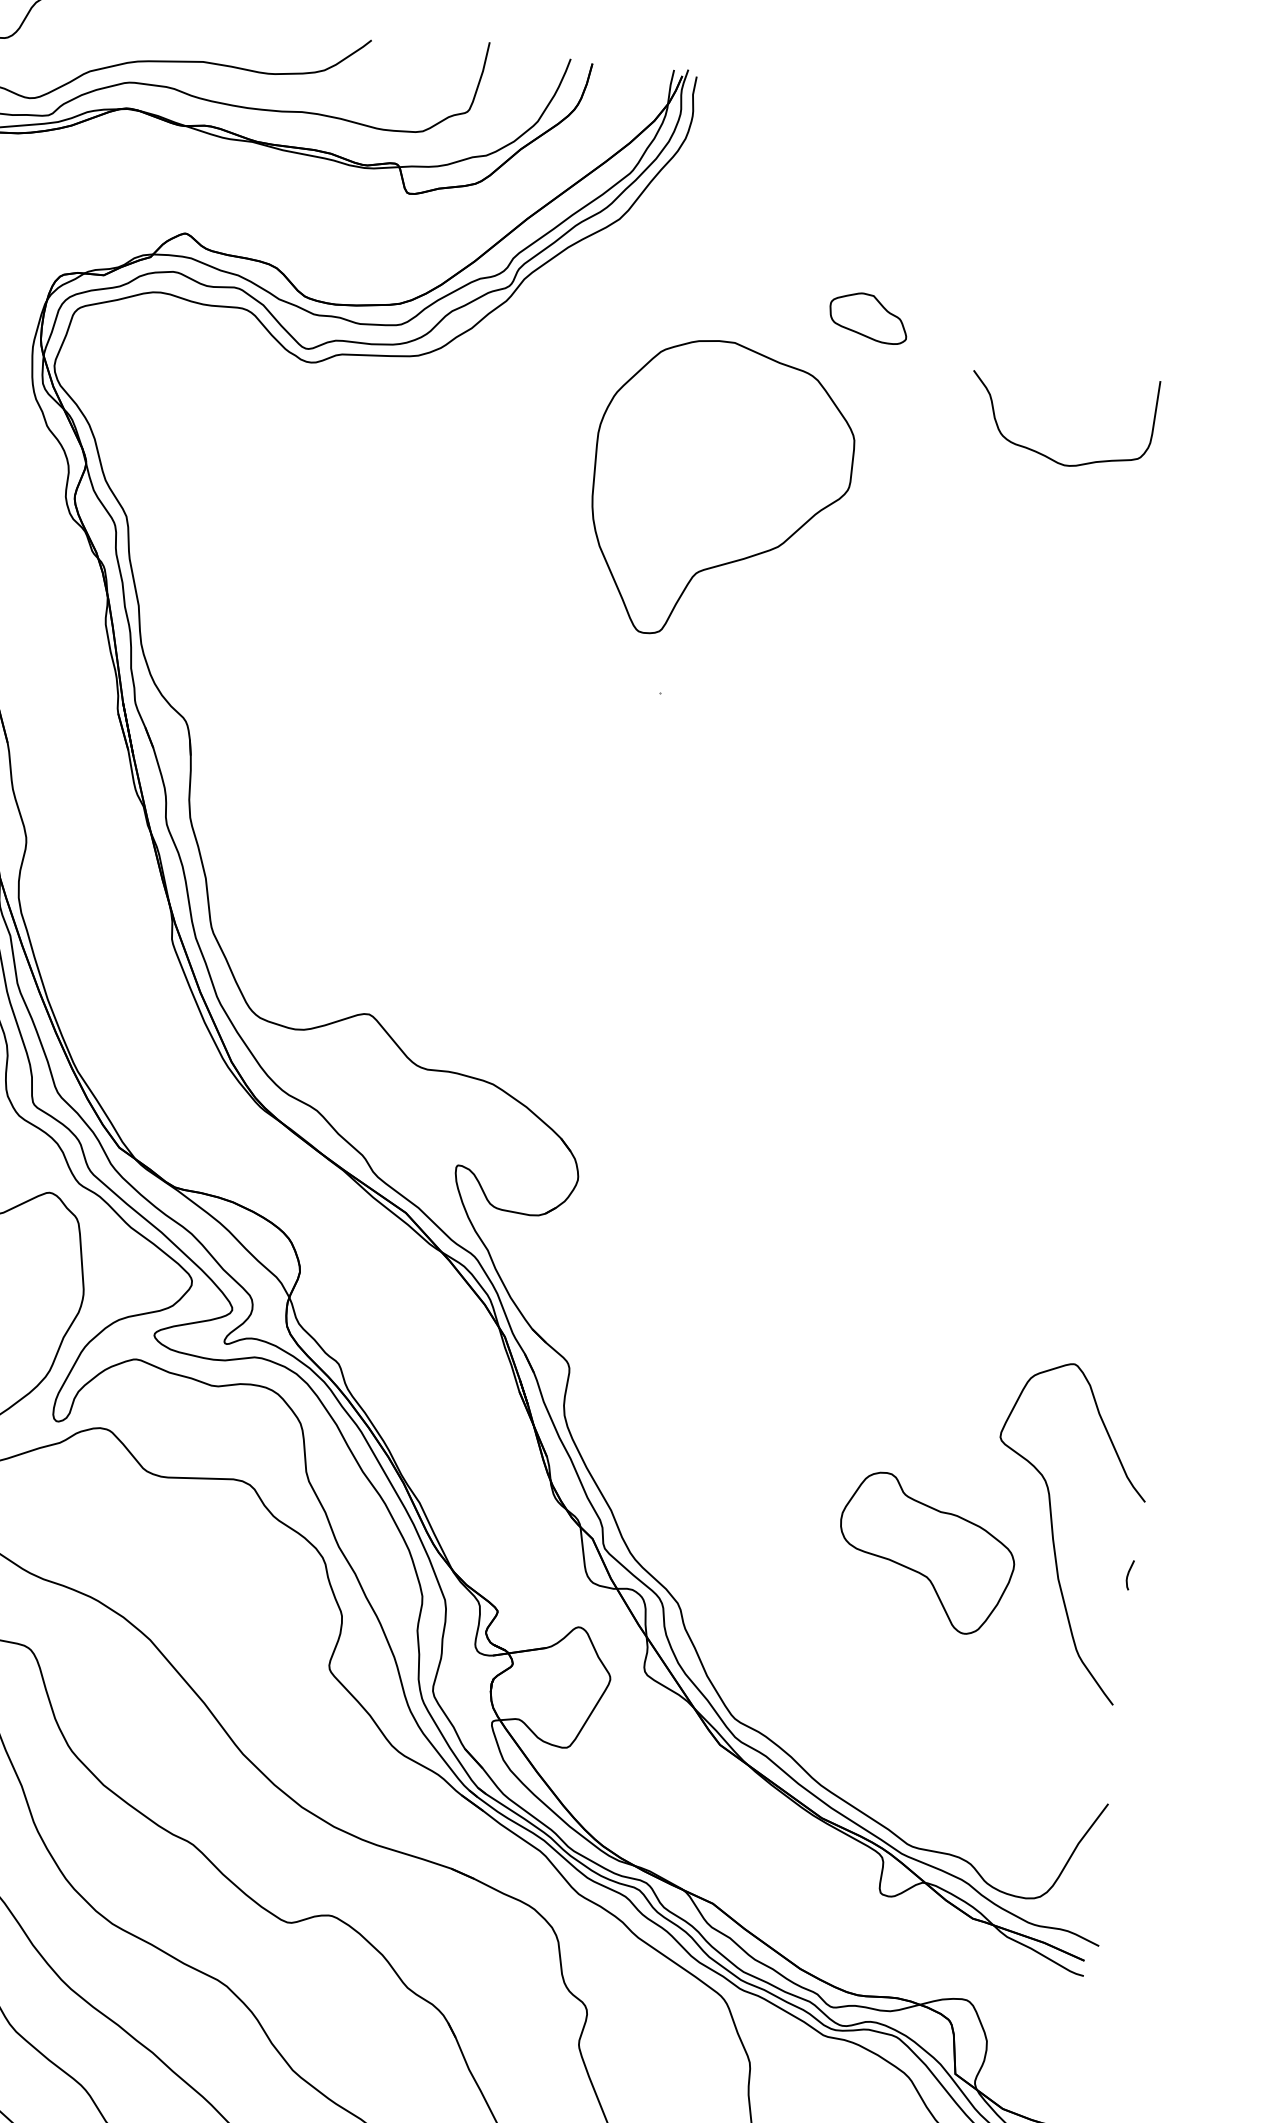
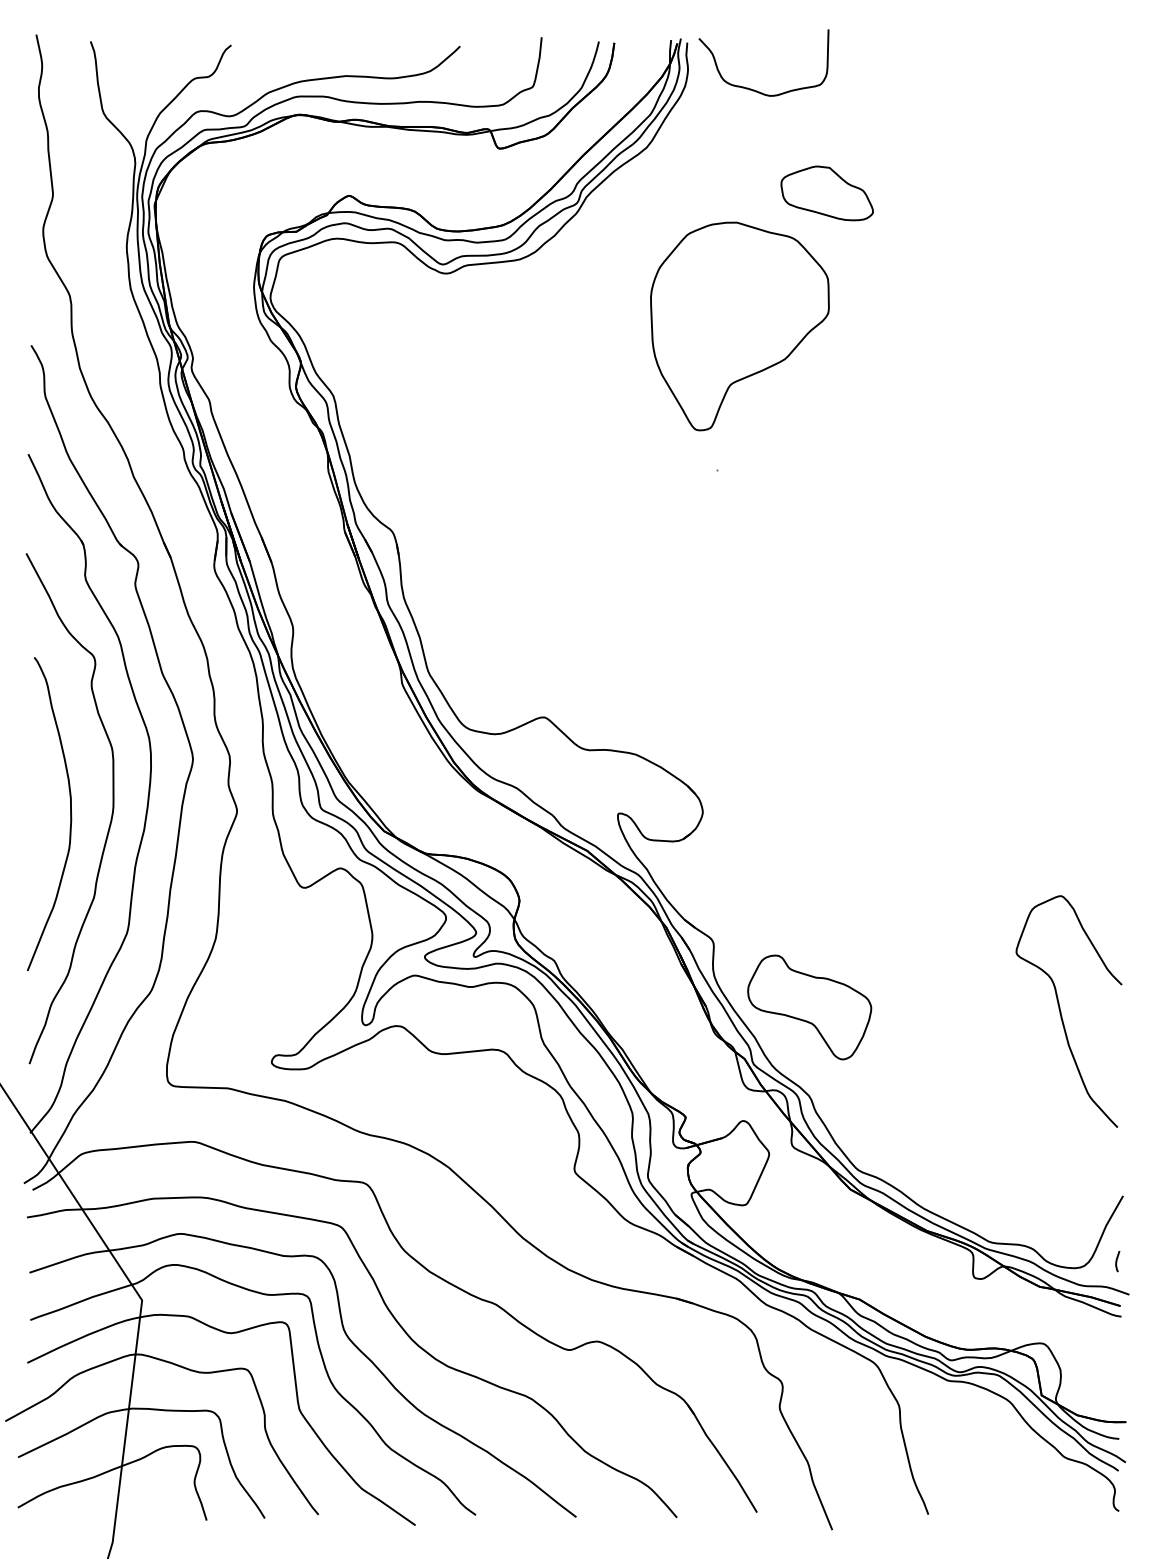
part: (867, 317) -> (826, 193), size x1.67
curve: (1043, 453) -> (754, 89), moved
part: (926, 1553) -> (809, 1007), moved
curve: (1129, 1575) -> (1117, 1261), moved

